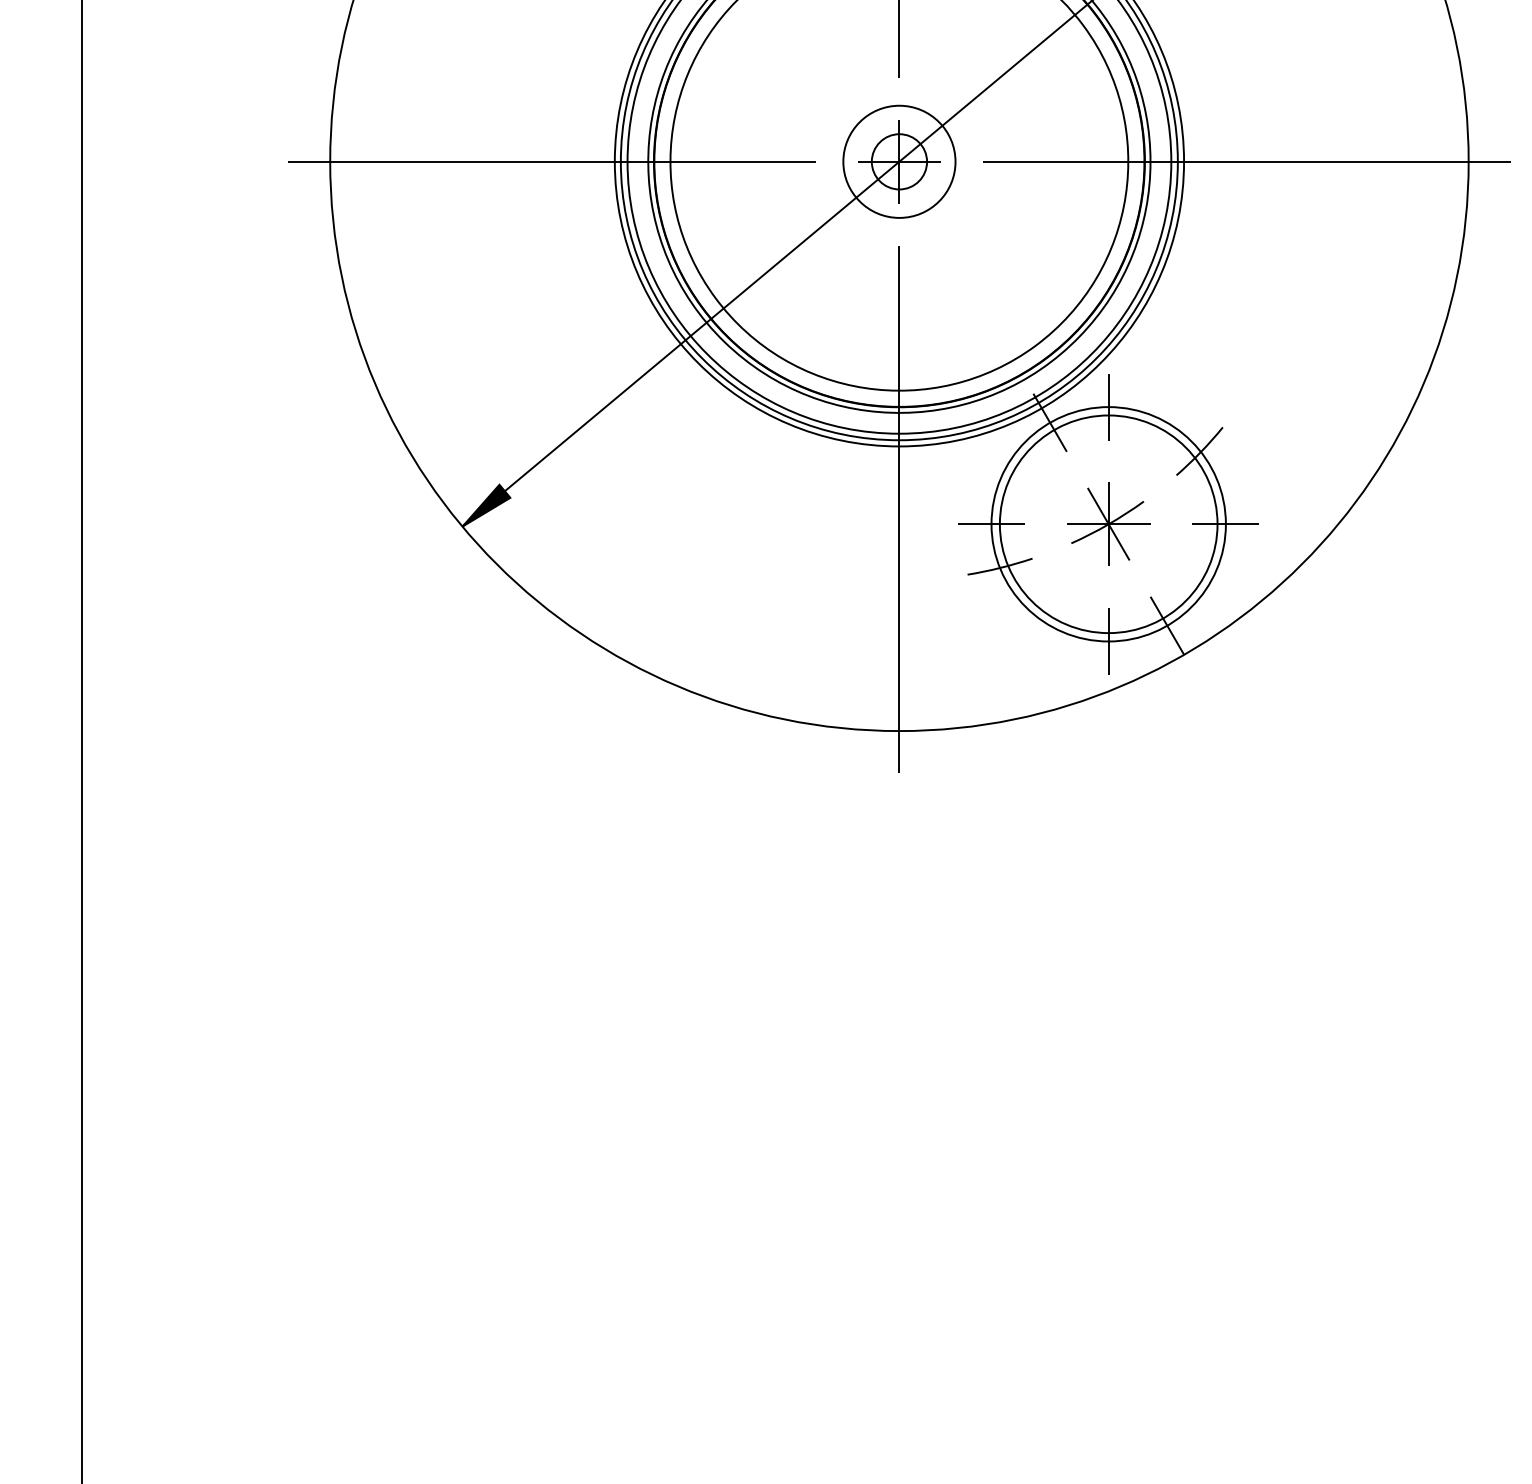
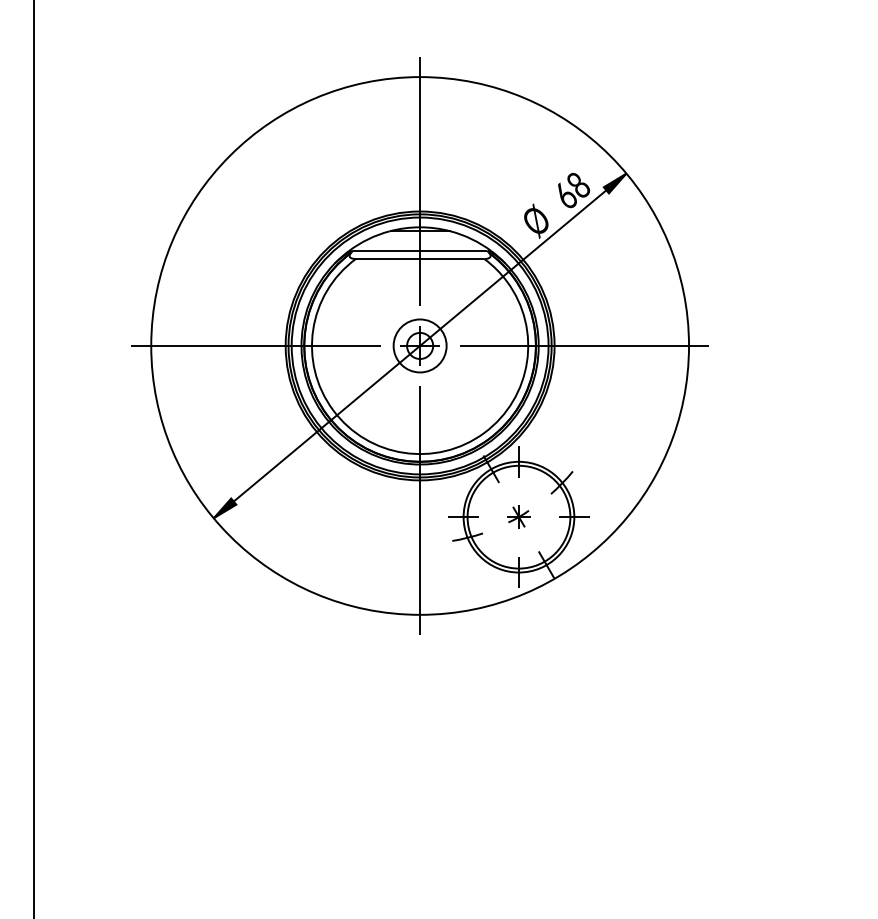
part: (1107, 522) -> (518, 516), size x0.6

